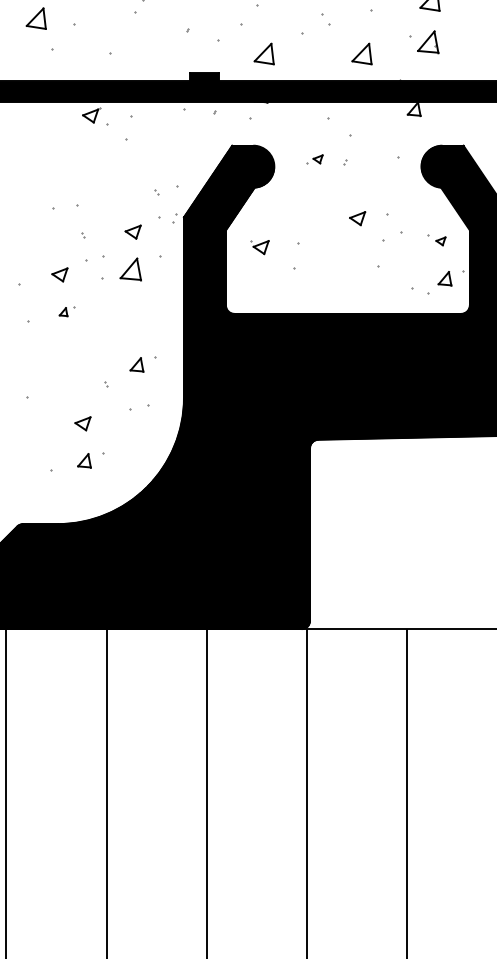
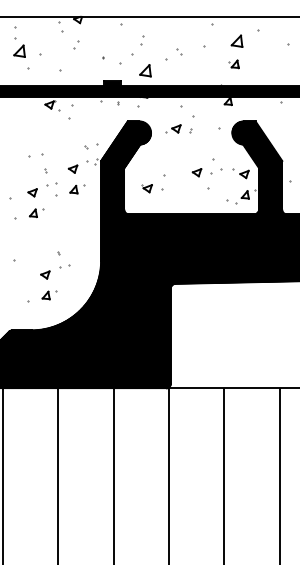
part: (423, 42) -> (233, 64), size x0.62
part: (362, 53) -> (199, 70), removed
part: (314, 158) -> (173, 128), size x1.67
part: (356, 218) -> (196, 172), moved
part: (436, 239) -> (240, 173), size x1.67
part: (258, 247) -> (146, 188), moved
part: (141, 268) -> (77, 189), size x0.62
part: (66, 312) -> (36, 213), size x1.67
part: (142, 364) -> (78, 242), removed
part: (139, 408) -> (64, 266), moved

